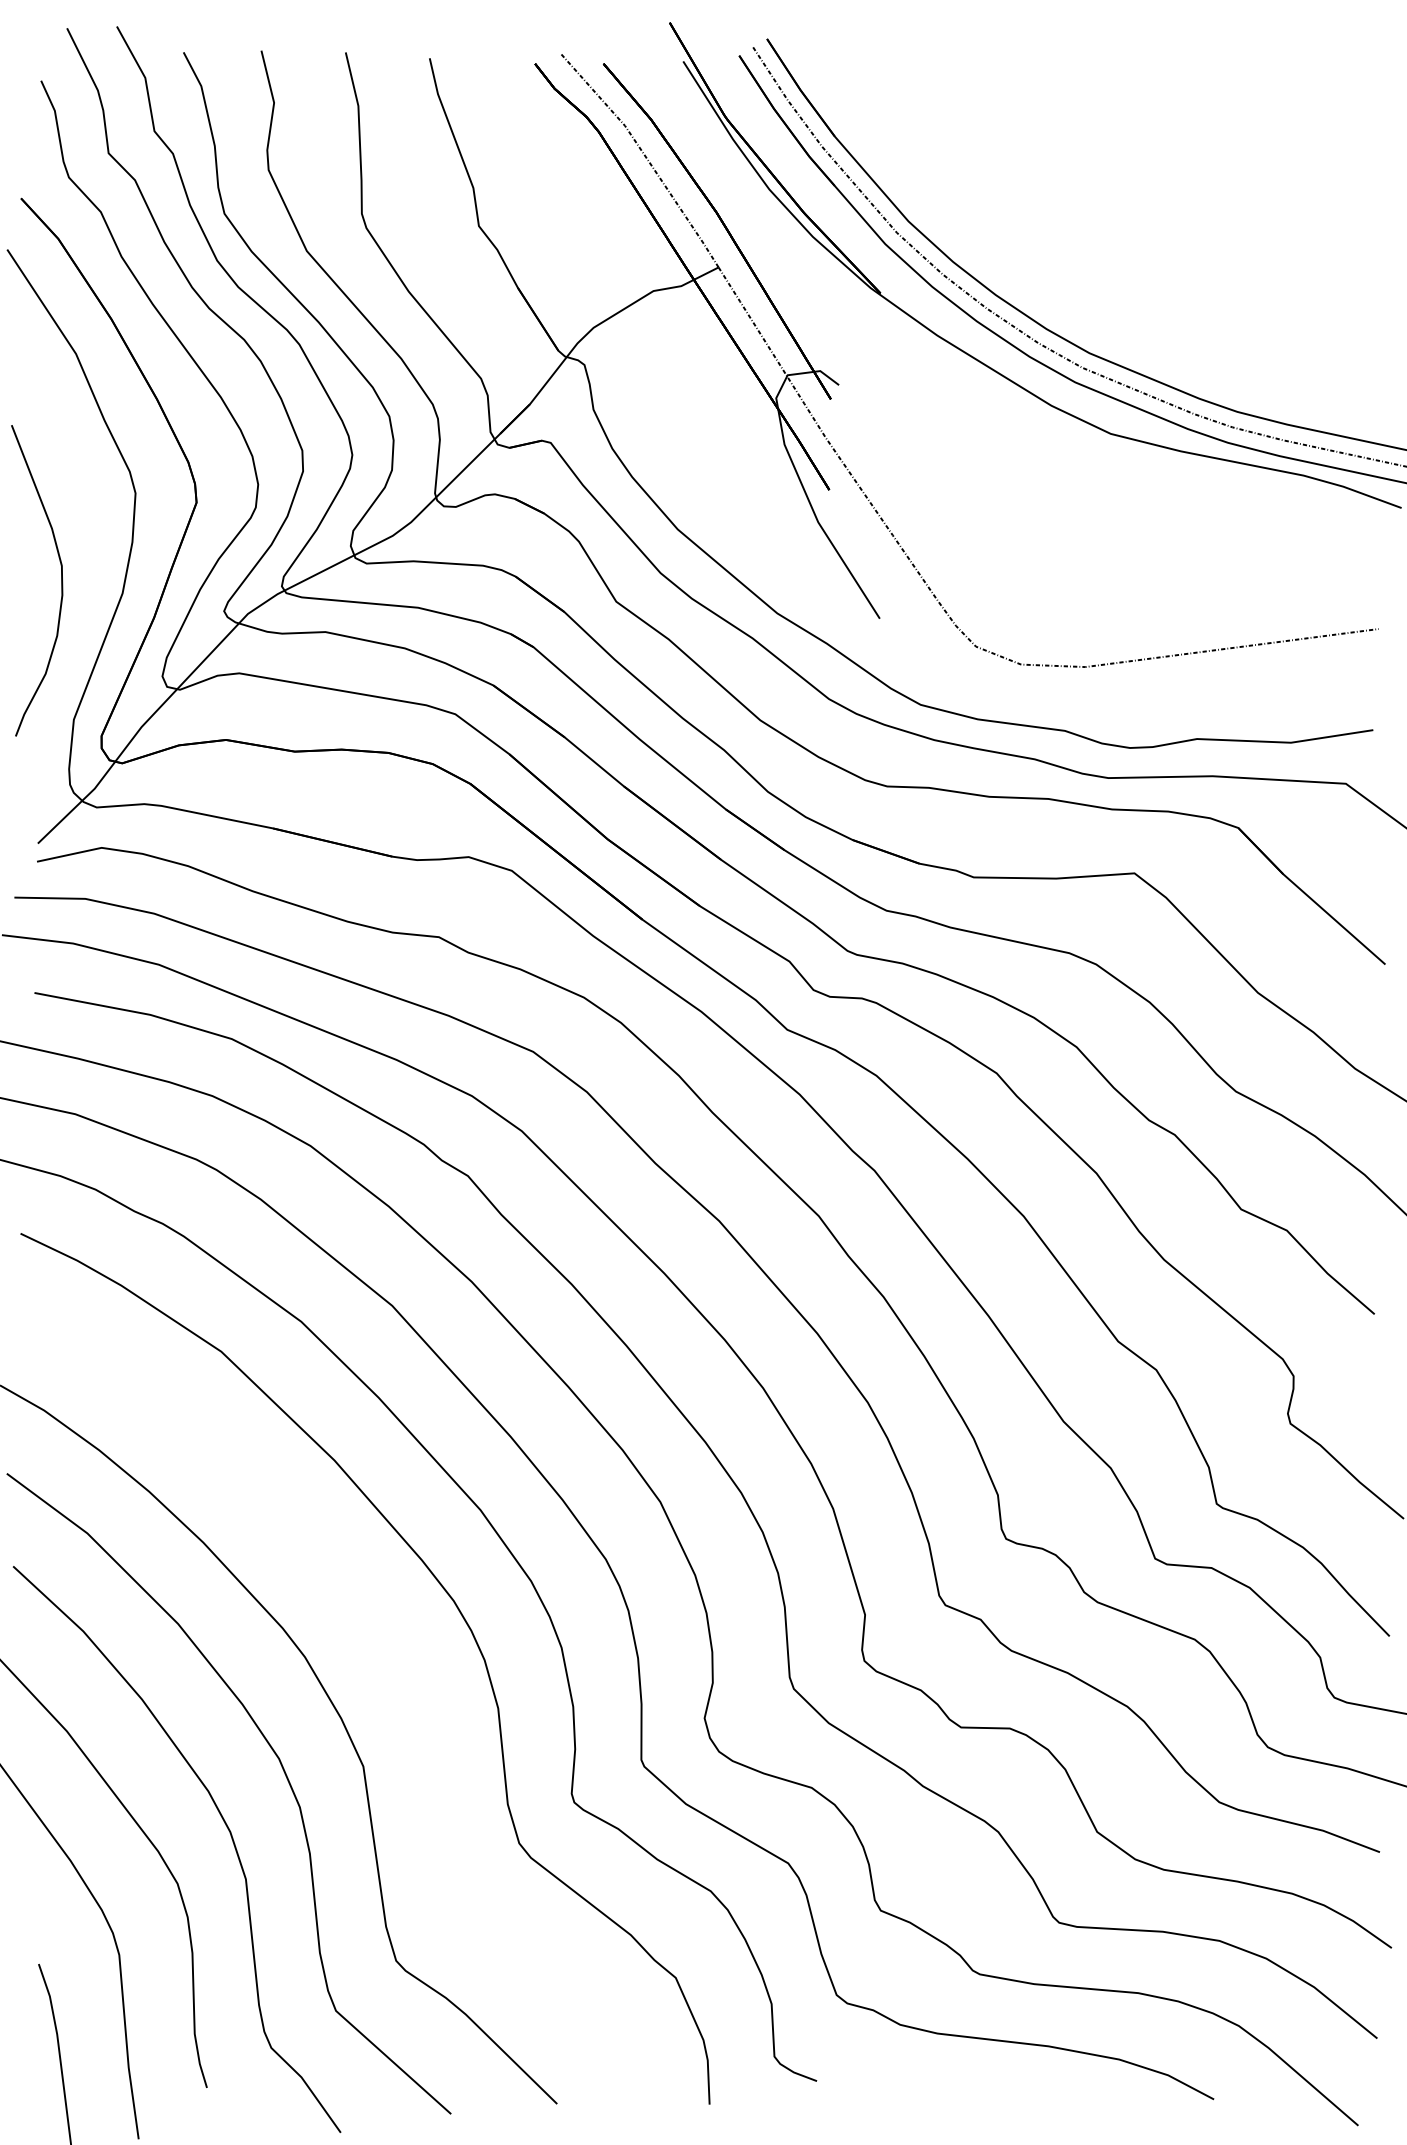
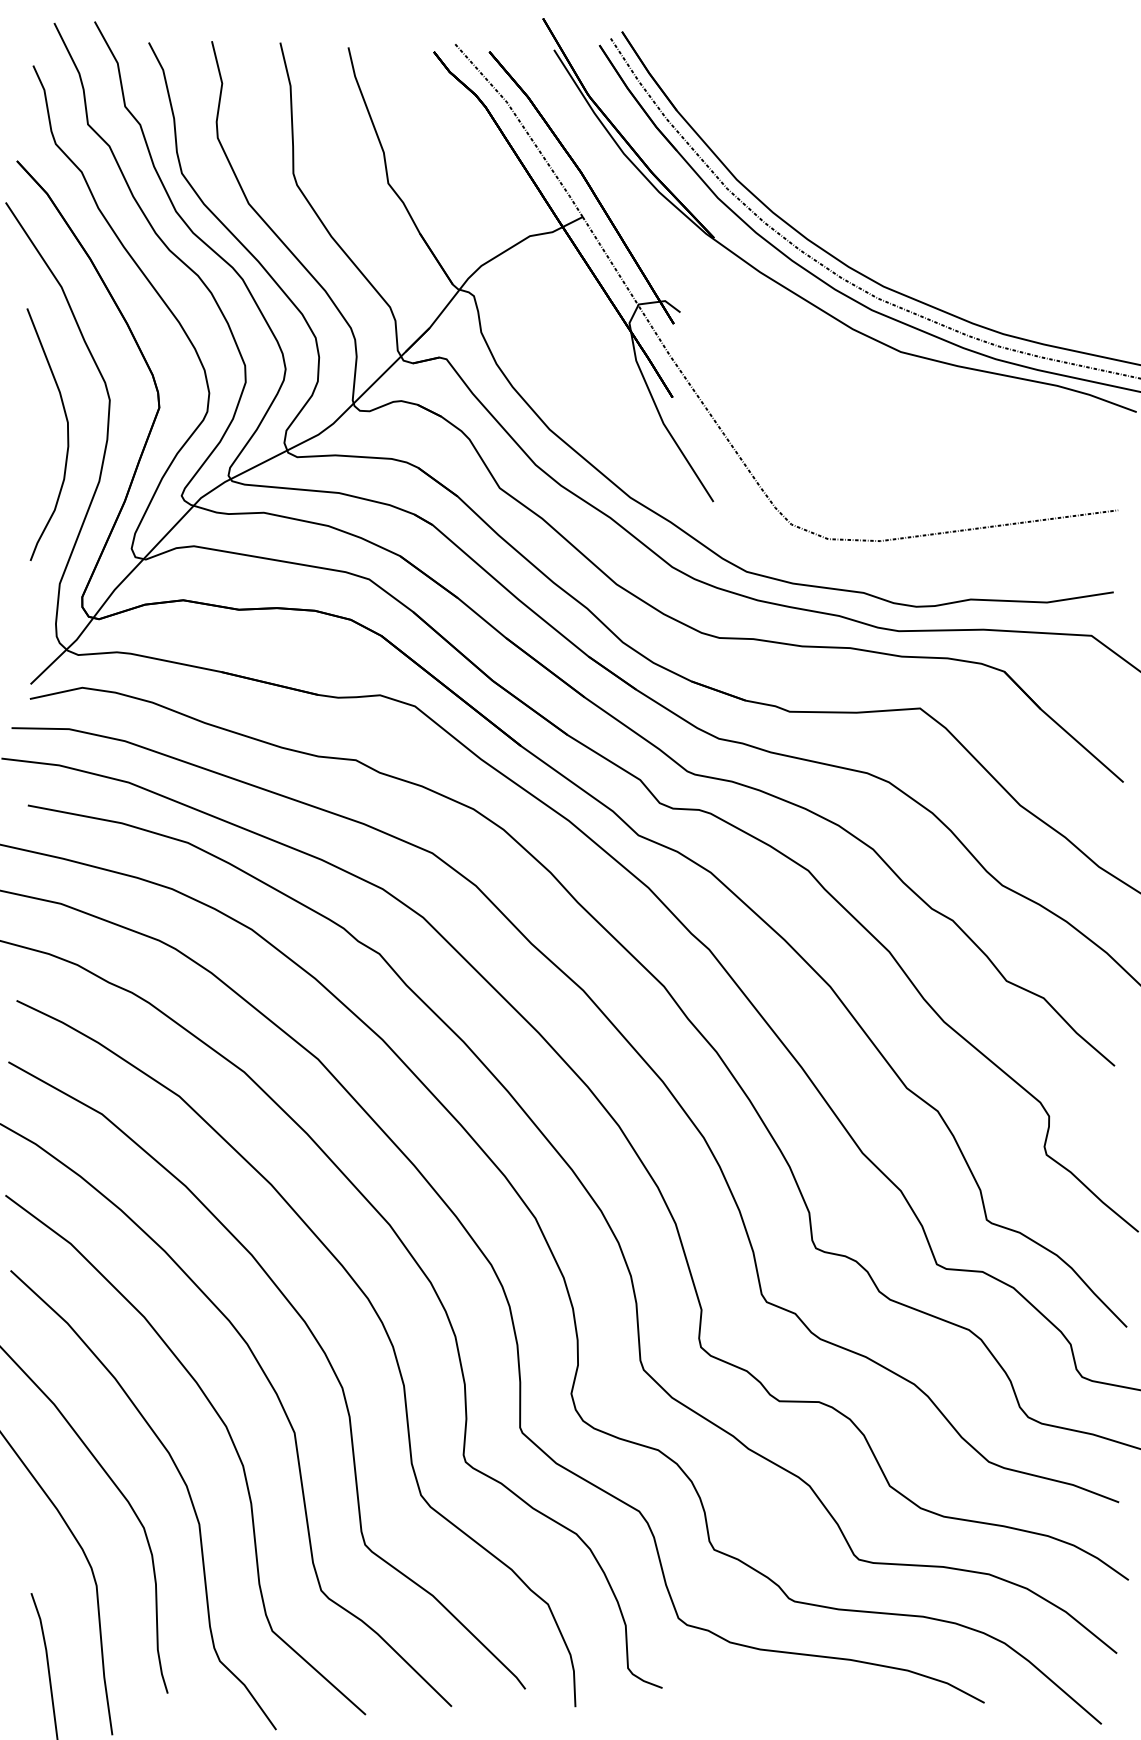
part: (61, 580) -> (67, 434), moved
part: (393, 1659) -> (319, 1346), added

